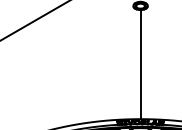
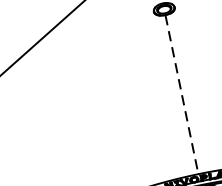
line: (140, 64) -> (181, 94), solid -> dashed

